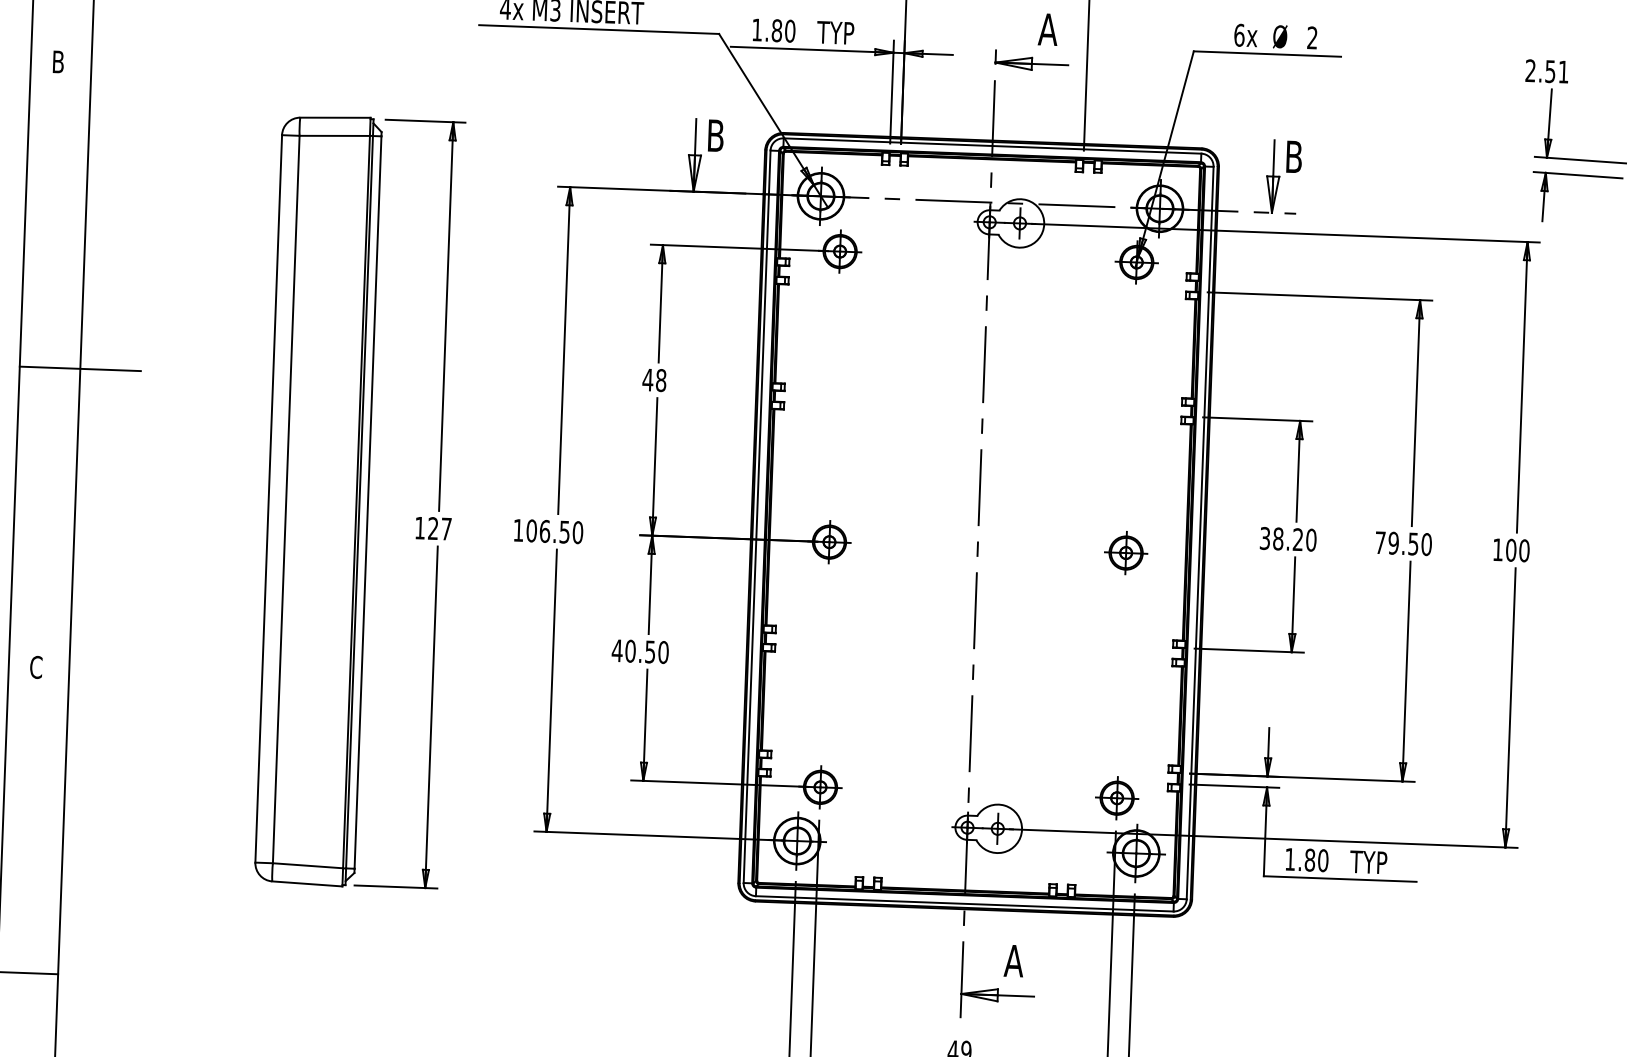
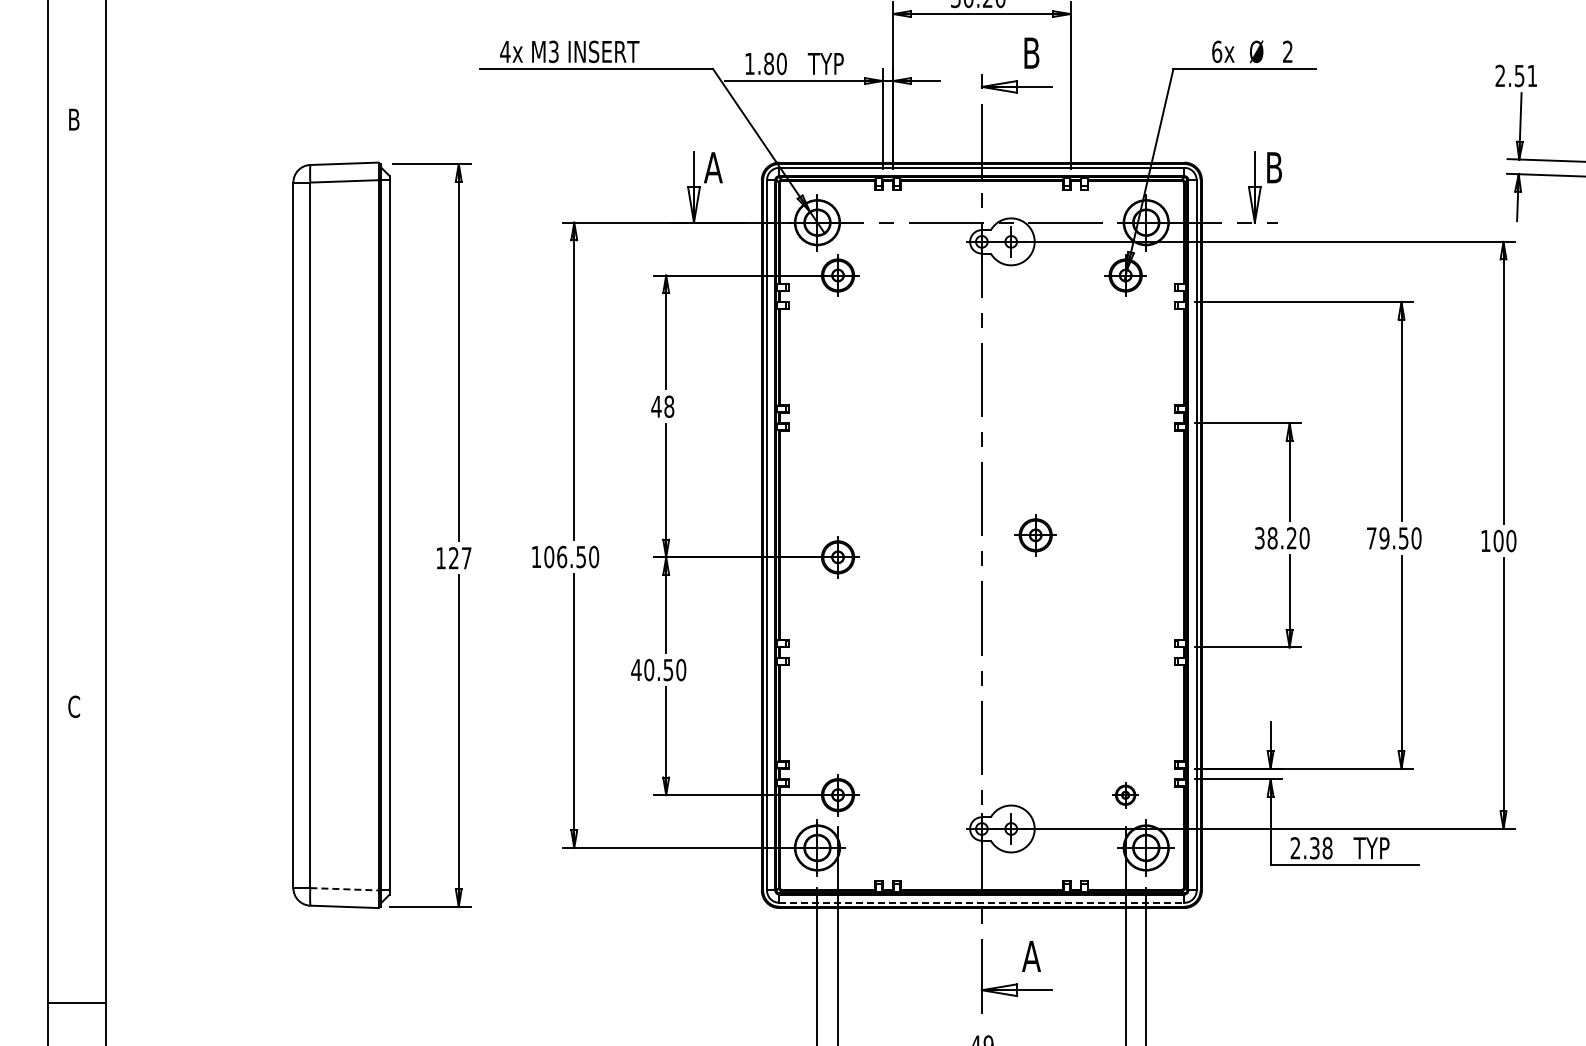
text: (1048, 28) -> (1031, 52), A -> B
text: (715, 135) -> (713, 167), B -> A
line: (80, 369) -> (106, 416), removed
part: (1125, 553) -> (1035, 535), moved
part: (1116, 798) -> (1125, 795), size x0.6
text: (1306, 860) -> (1311, 848), 1.80 -> 2.38
line: (308, 866) -> (344, 889), solid -> dashed
line: (965, 903) -> (982, 902), solid -> dashed

